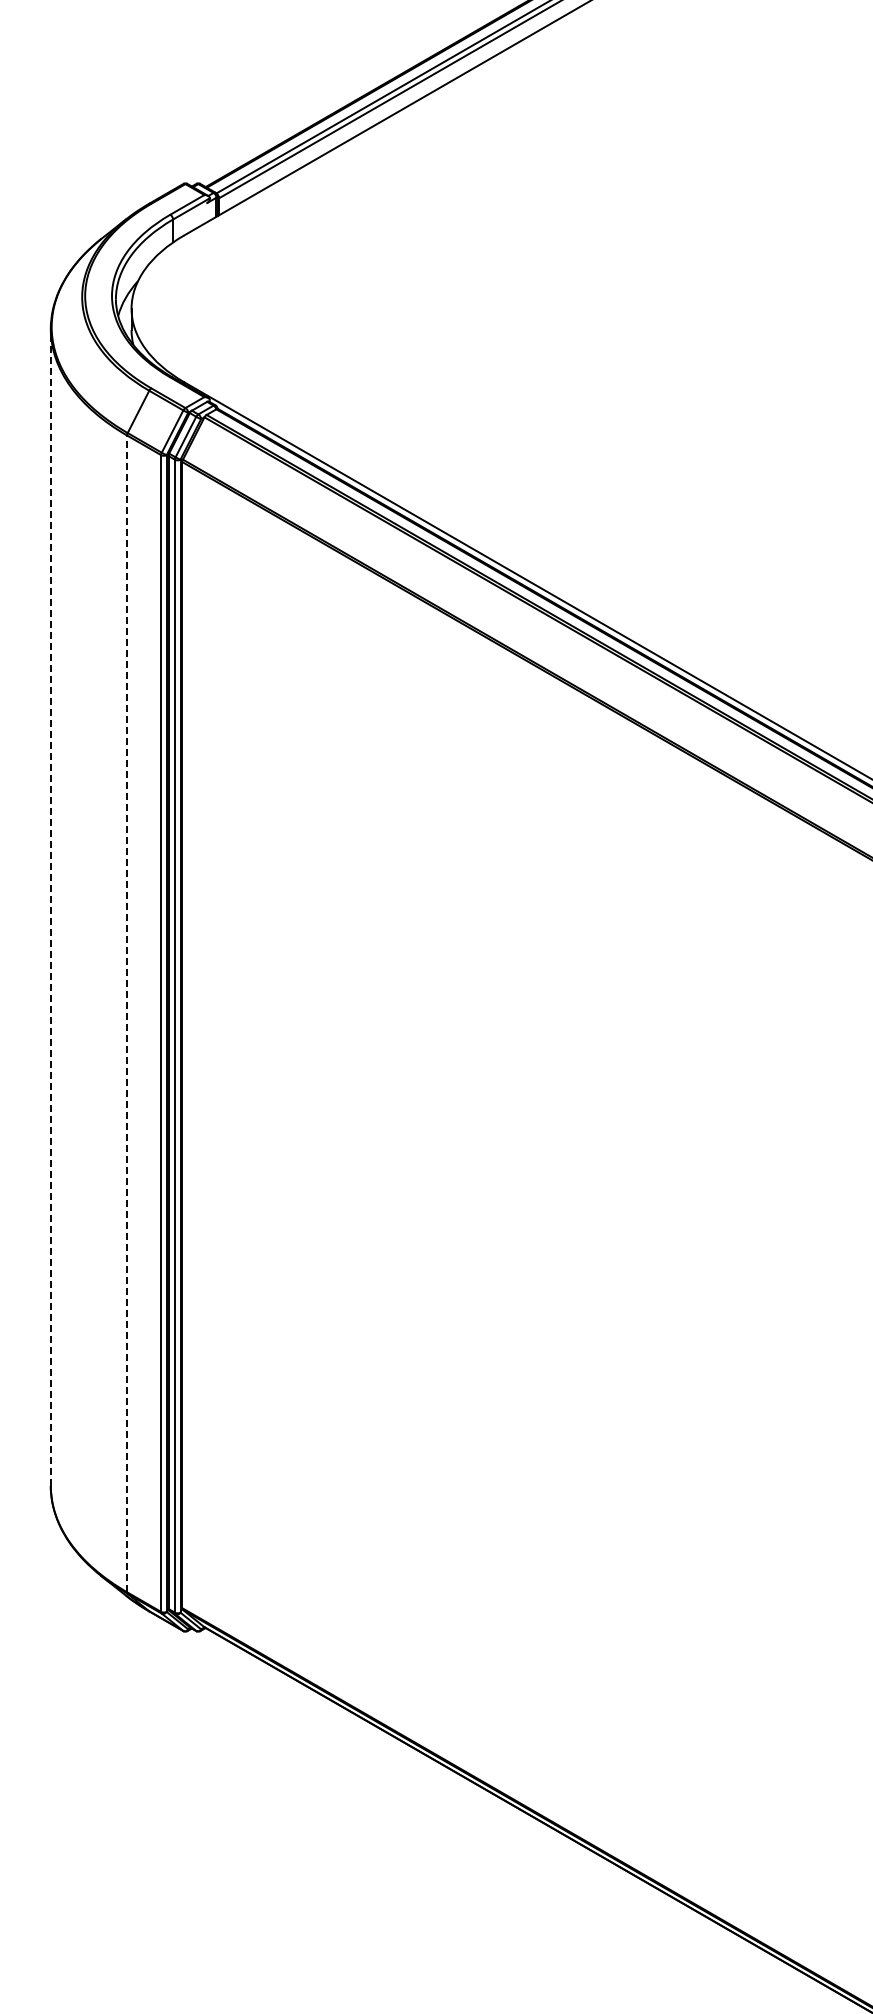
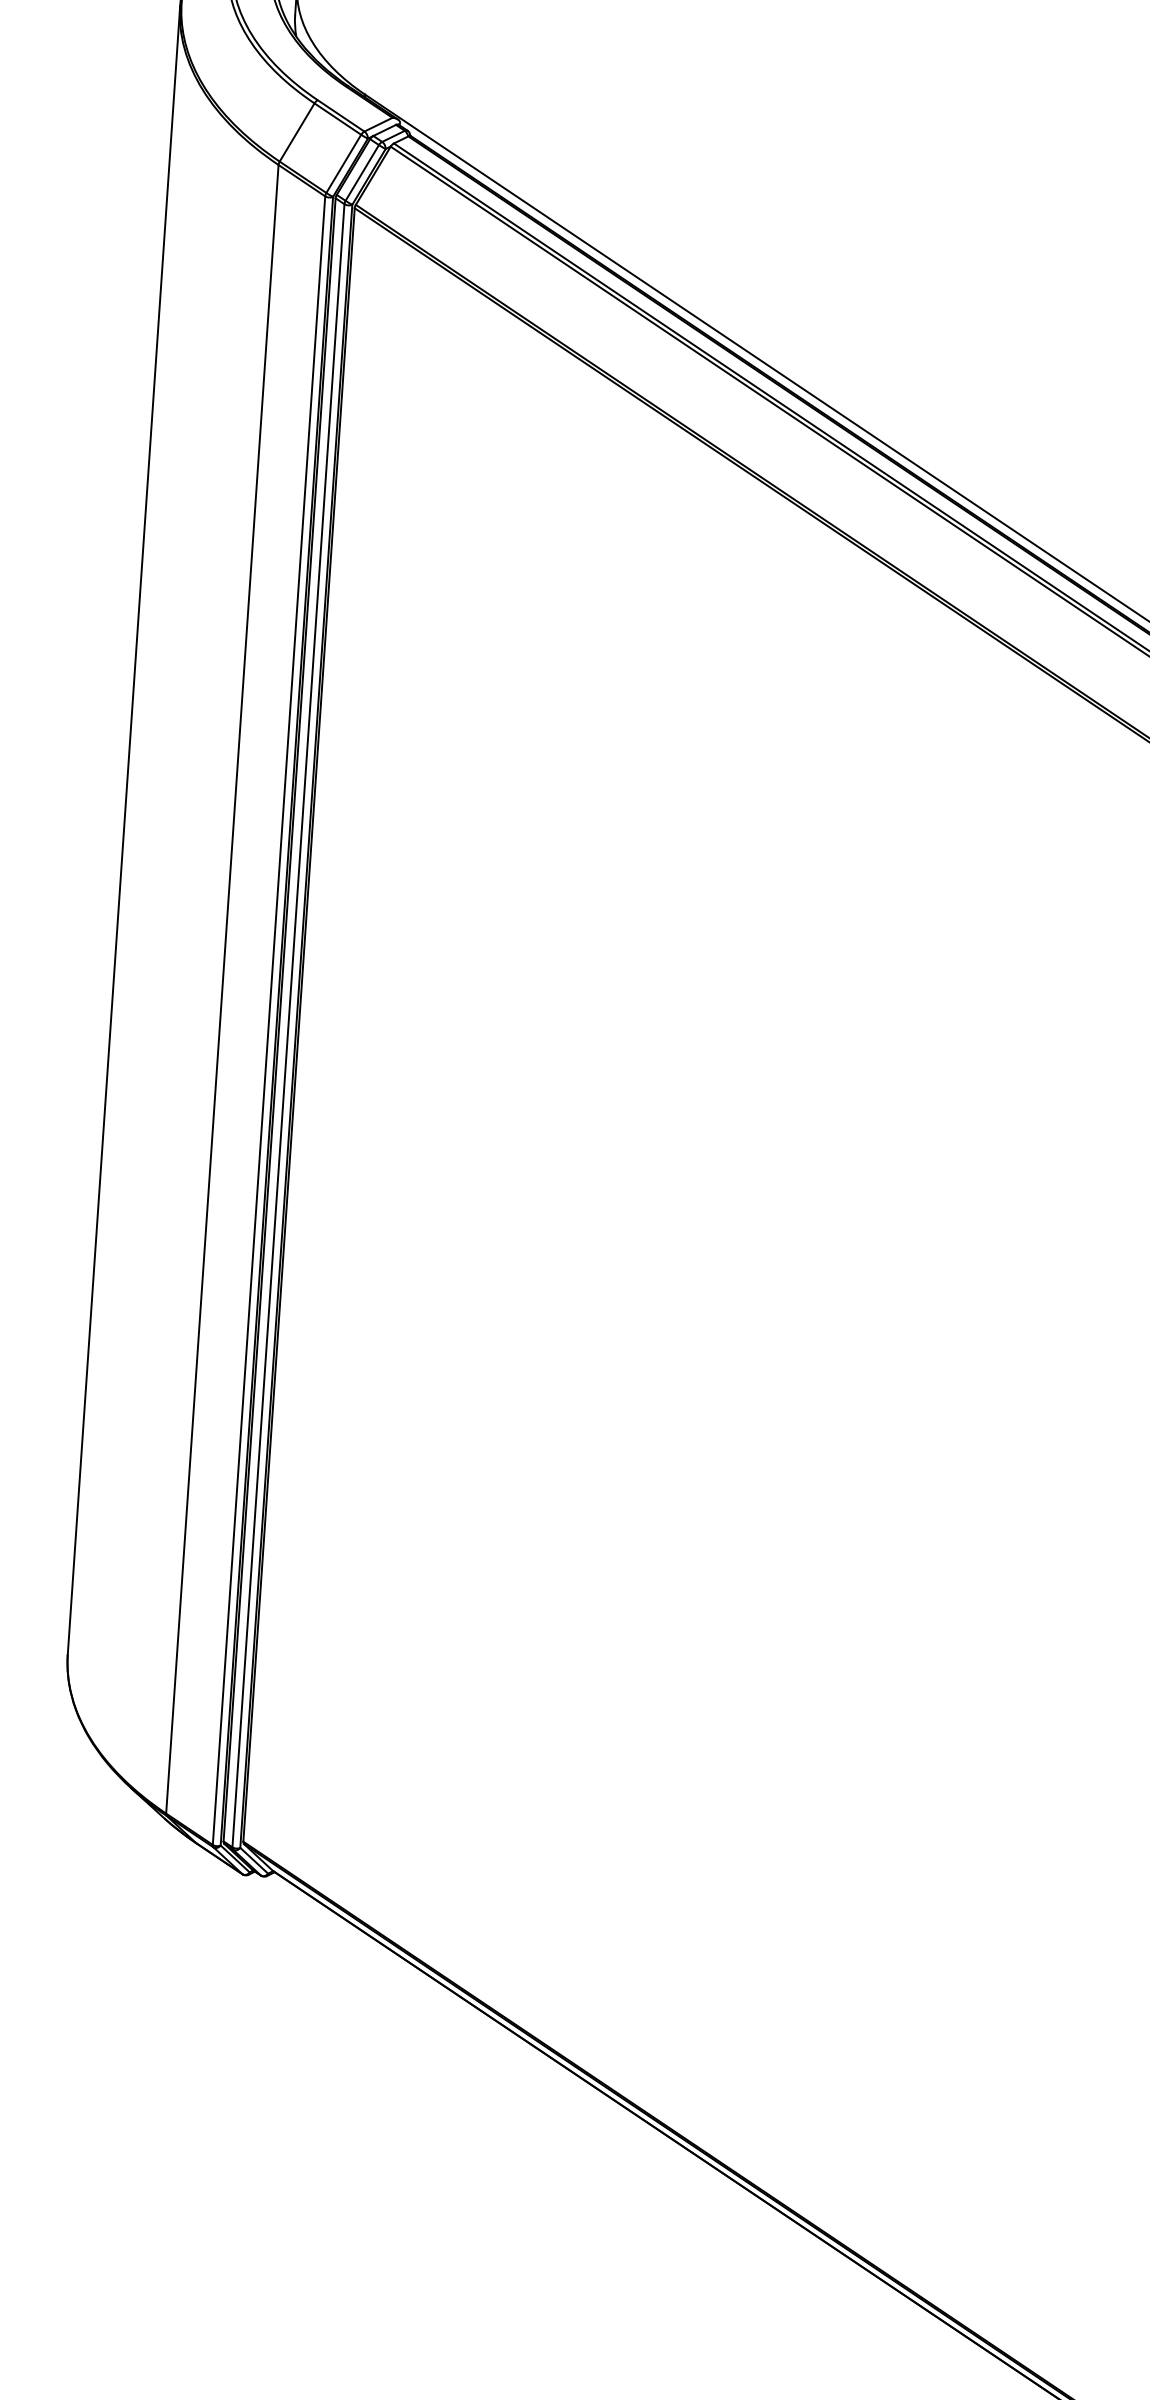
line: (50, 907) -> (123, 830), dashed -> solid
line: (127, 1013) -> (222, 988), dashed -> solid

